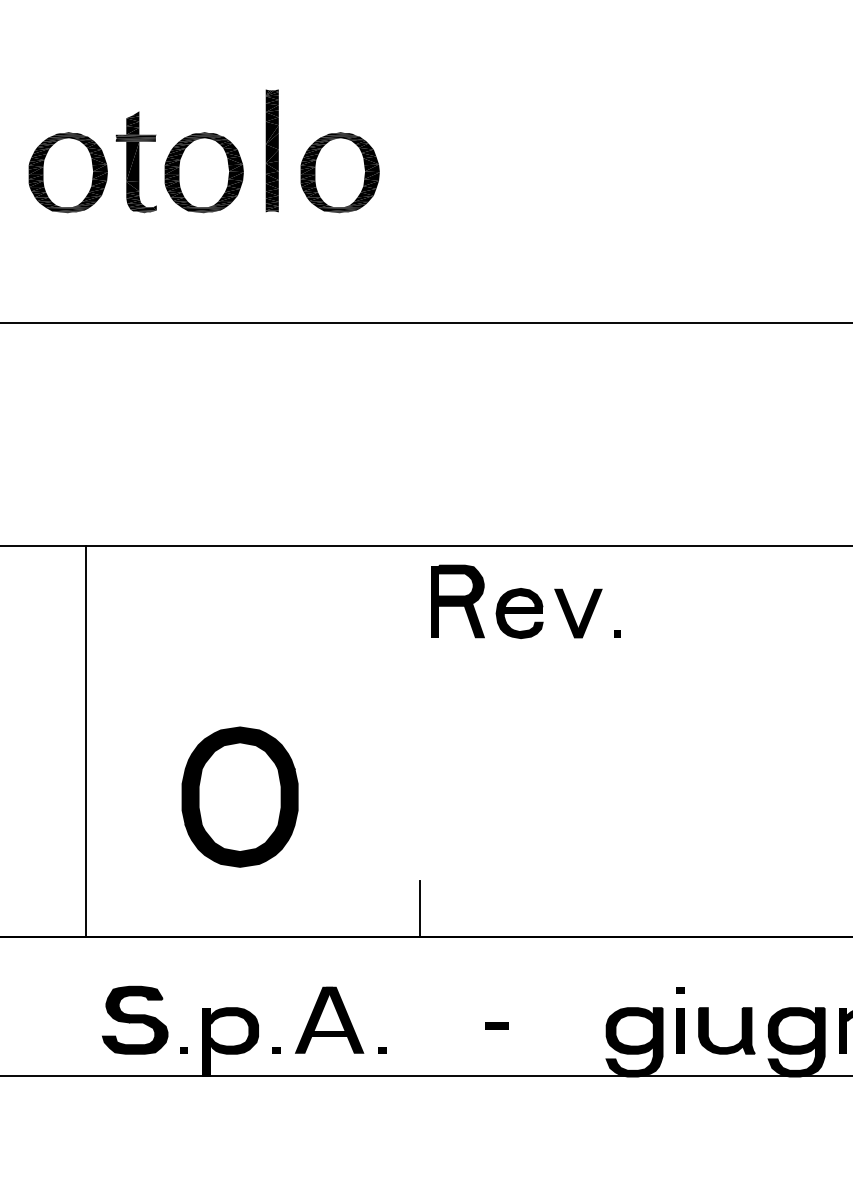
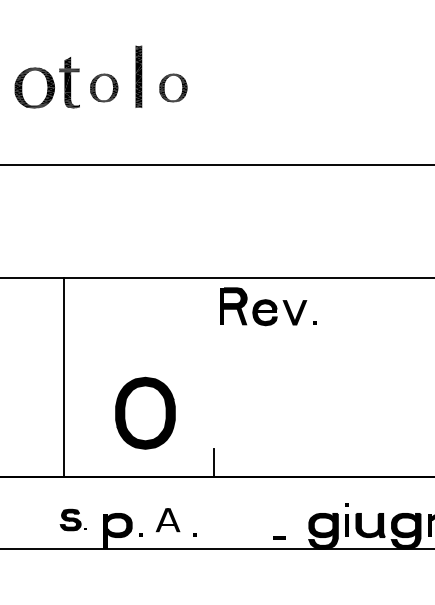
part: (204, 171) -> (104, 87), size x0.7
part: (340, 171) -> (173, 87), size x0.7
line: (85, 740) -> (63, 377), moved
part: (240, 795) -> (145, 412), moved
part: (144, 1019) -> (73, 519), size x0.6
part: (328, 1021) -> (167, 520), size x0.7
part: (497, 1025) -> (279, 537), moved

